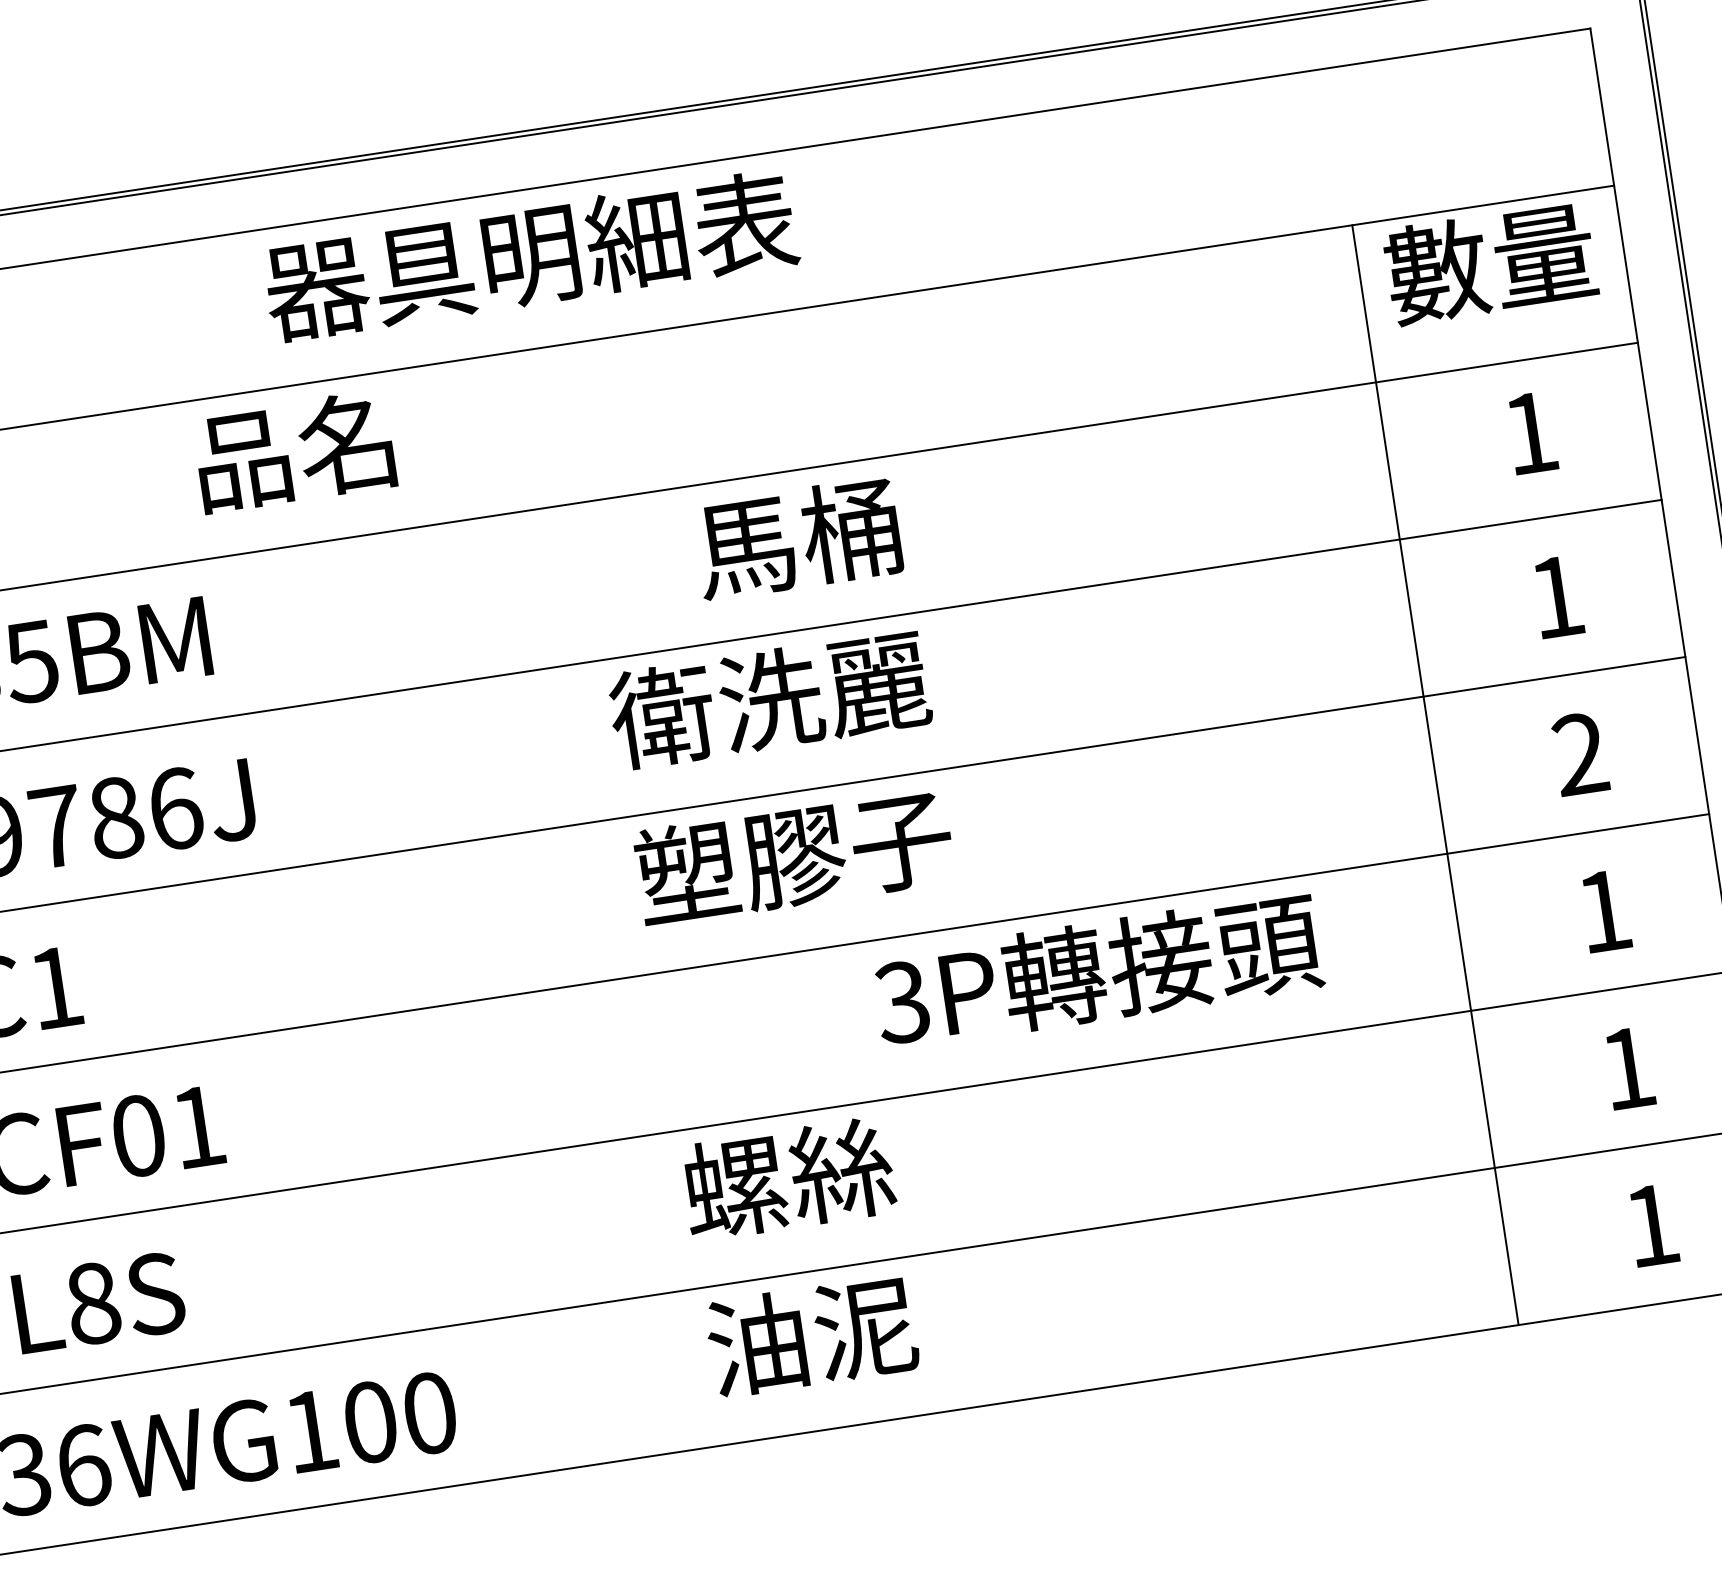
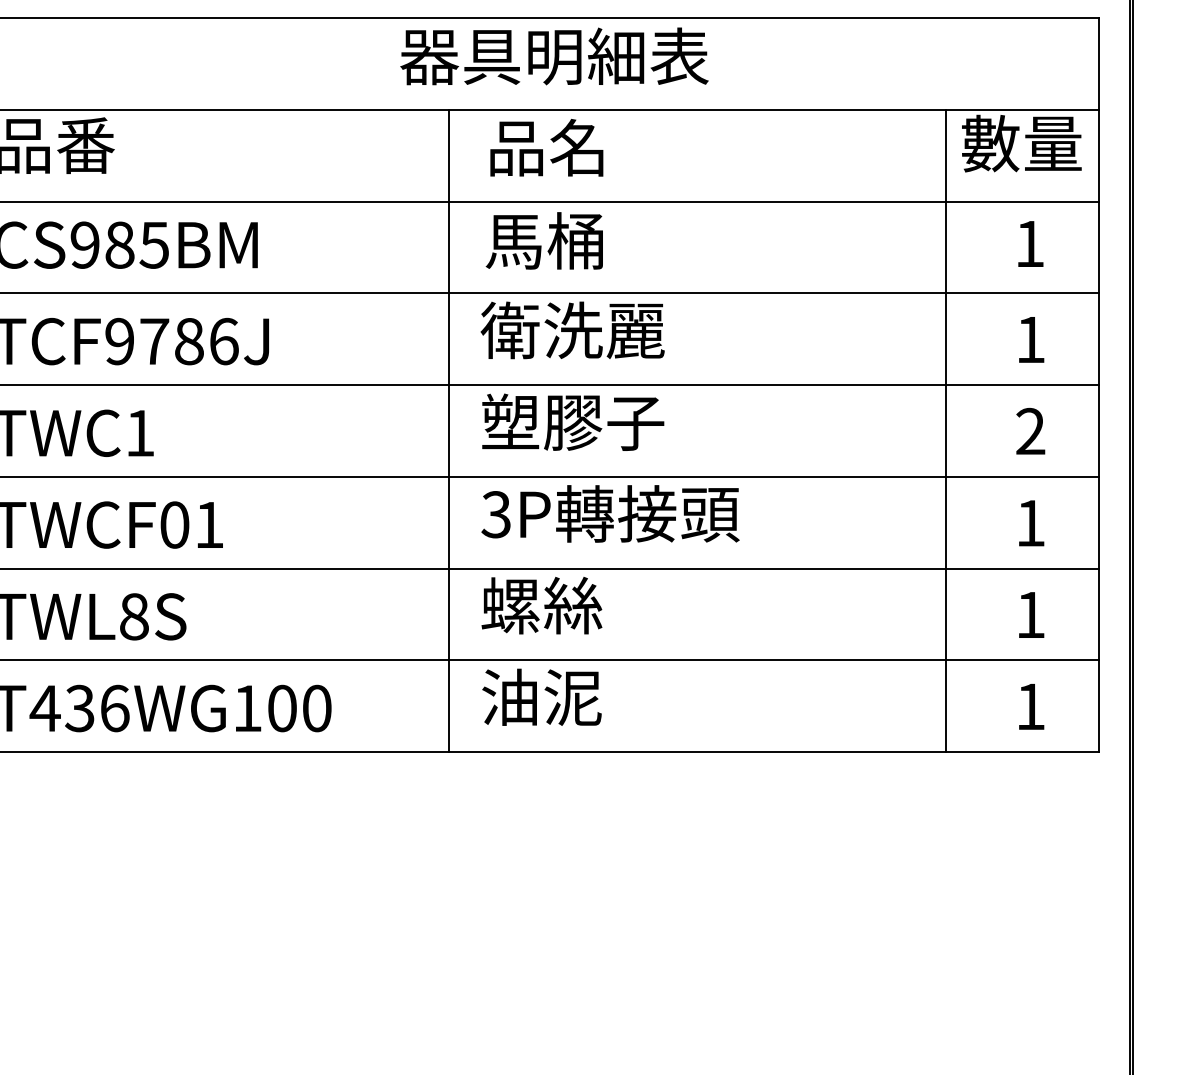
text: (530, 255) -> (554, 56), moved
text: (293, 451) -> (546, 147), moved
text: (795, 538) -> (543, 240), moved
line: (582, 903) -> (448, 430), added
text: (1097, 970) -> (610, 513), moved

